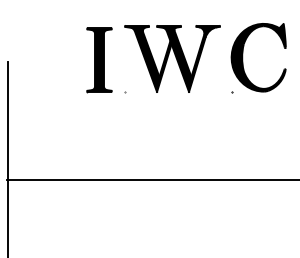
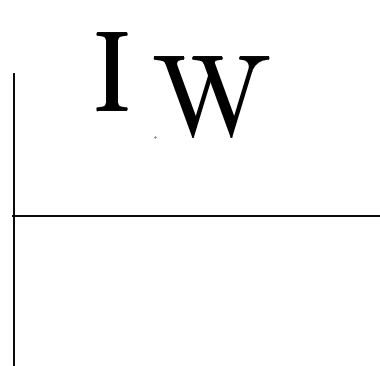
part: (172, 59) -> (211, 97), moved
part: (99, 60) -> (111, 71), moved
part: (243, 61) -> (296, 73), removed

